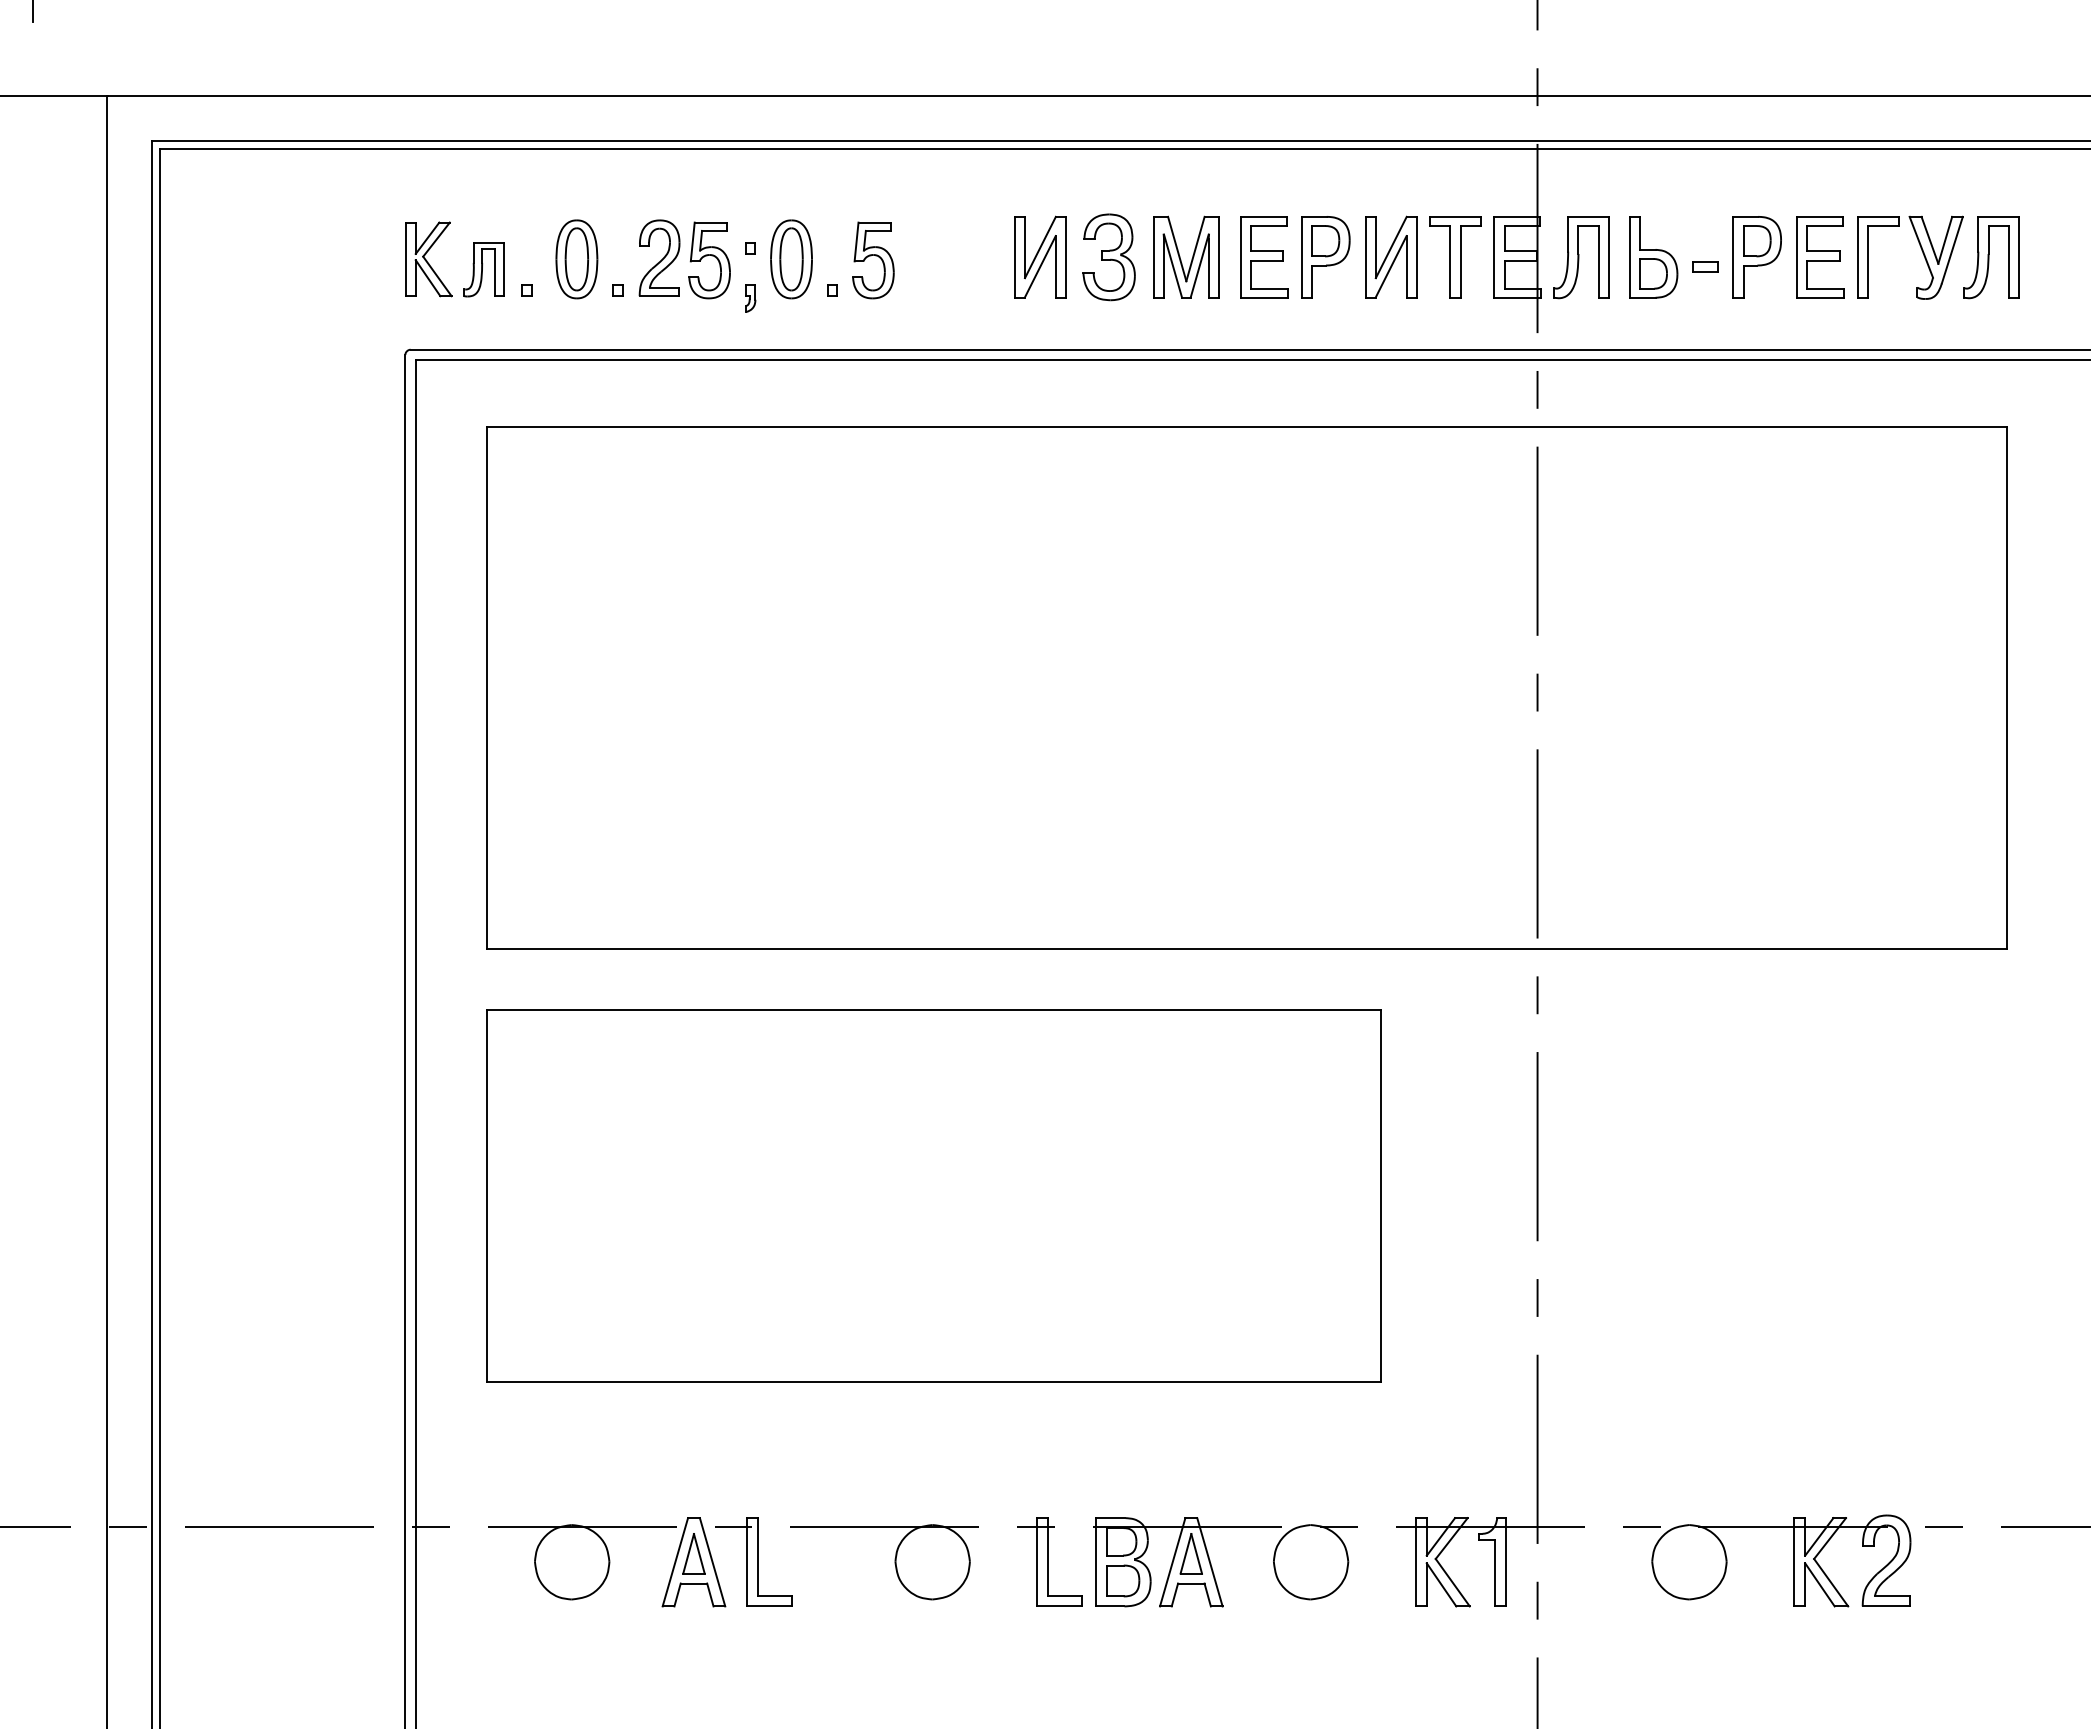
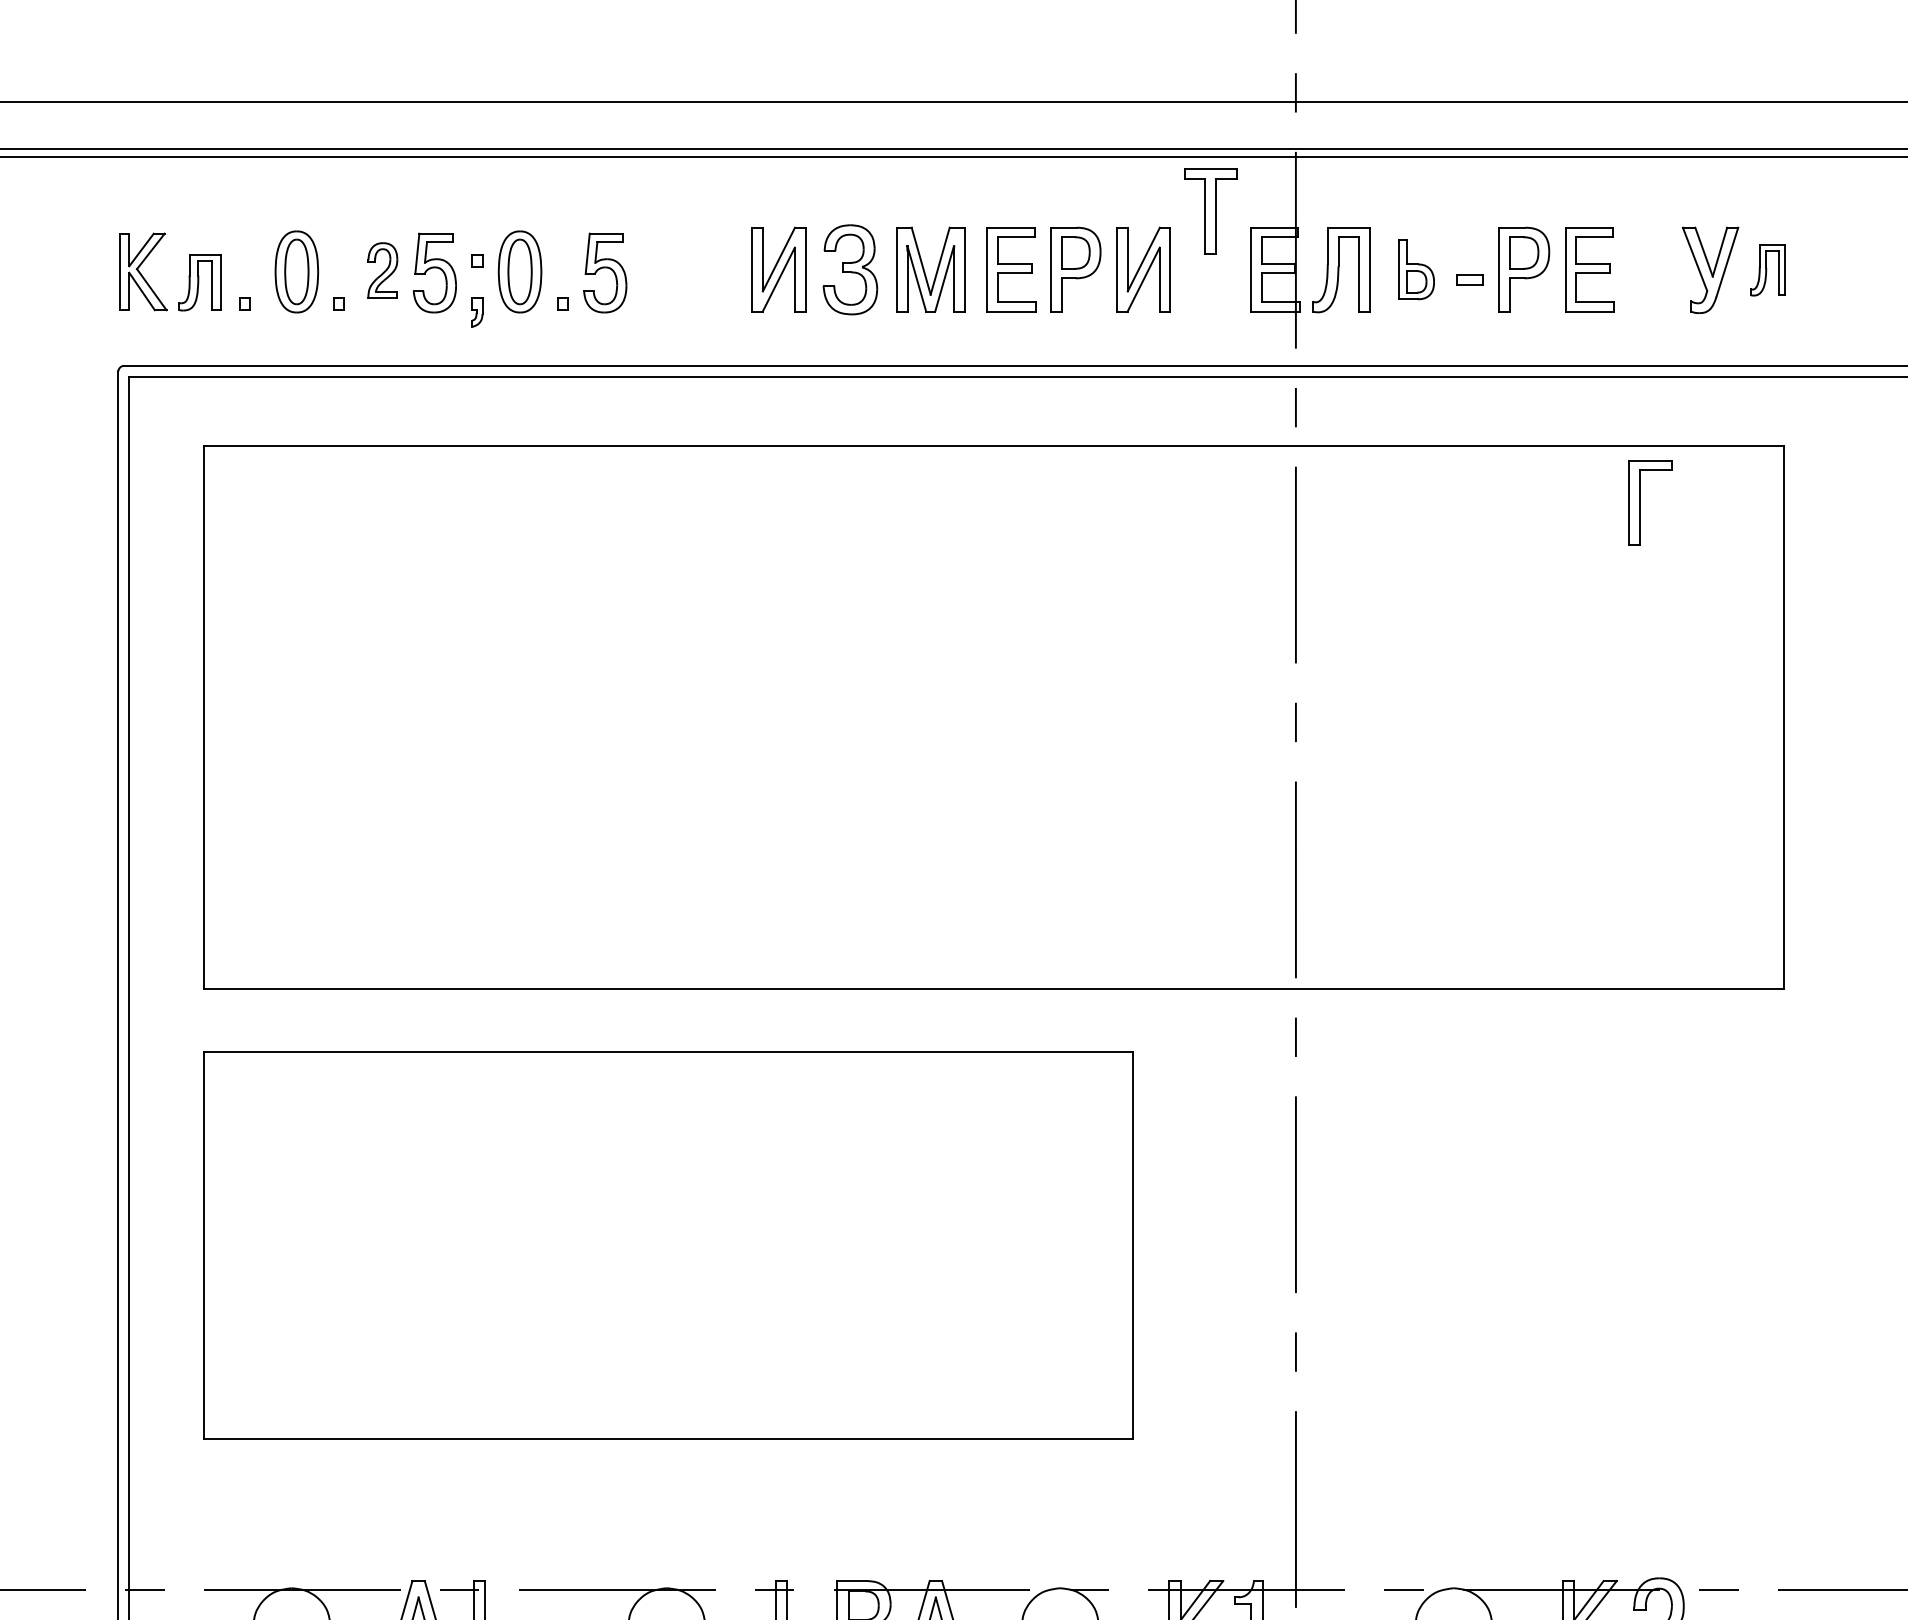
part: (659, 257) -> (382, 269), size x0.7
part: (1455, 257) -> (1210, 211), moved
part: (1653, 257) -> (1416, 269), size x0.7
part: (1868, 257) -> (1640, 502), moved
part: (1991, 257) -> (1768, 269), size x0.6

